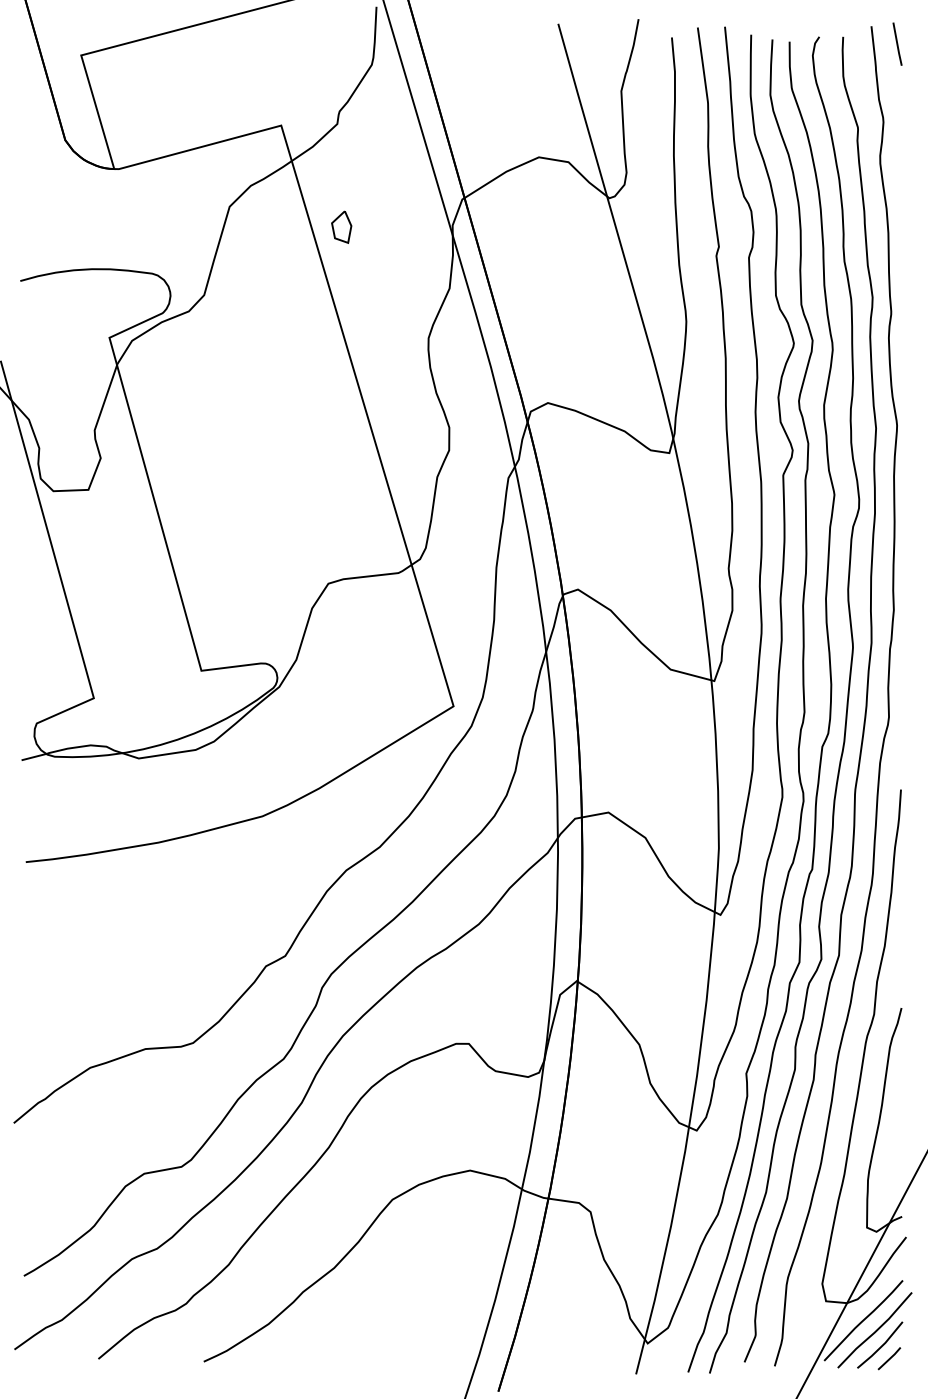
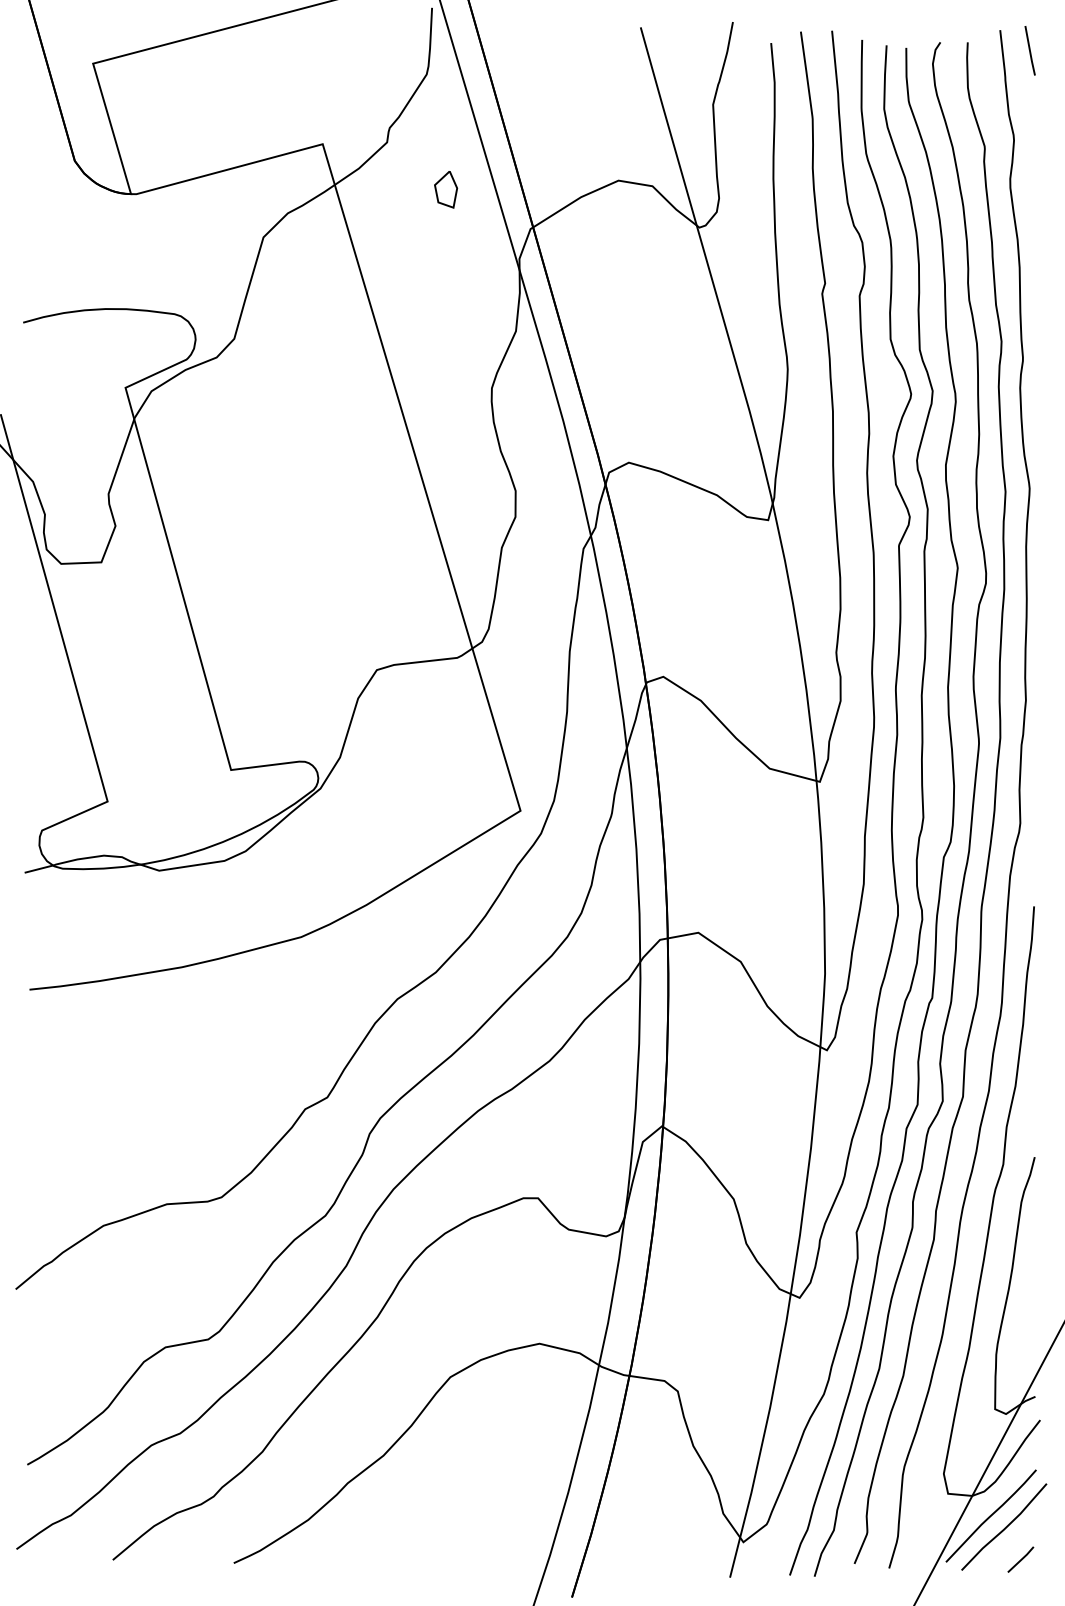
part: (341, 226) -> (445, 188), moved
line: (881, 1345) -> (1011, 1544), removed

